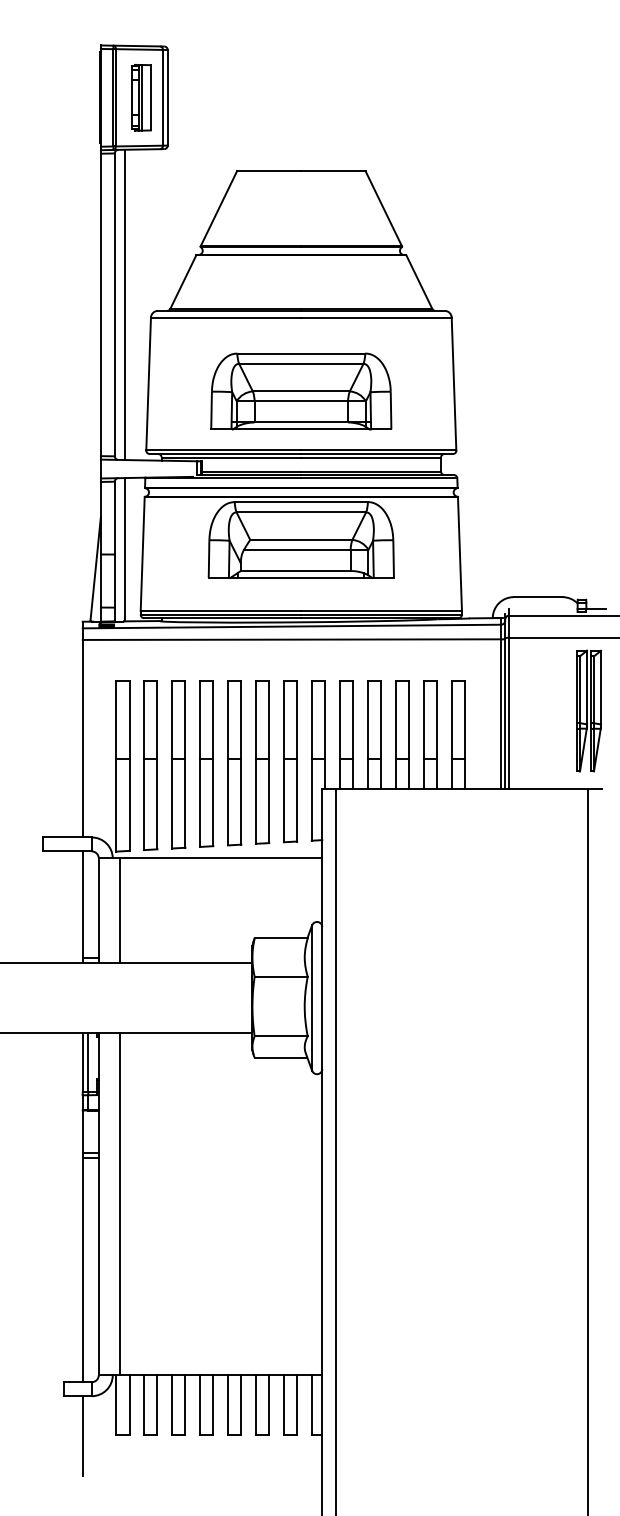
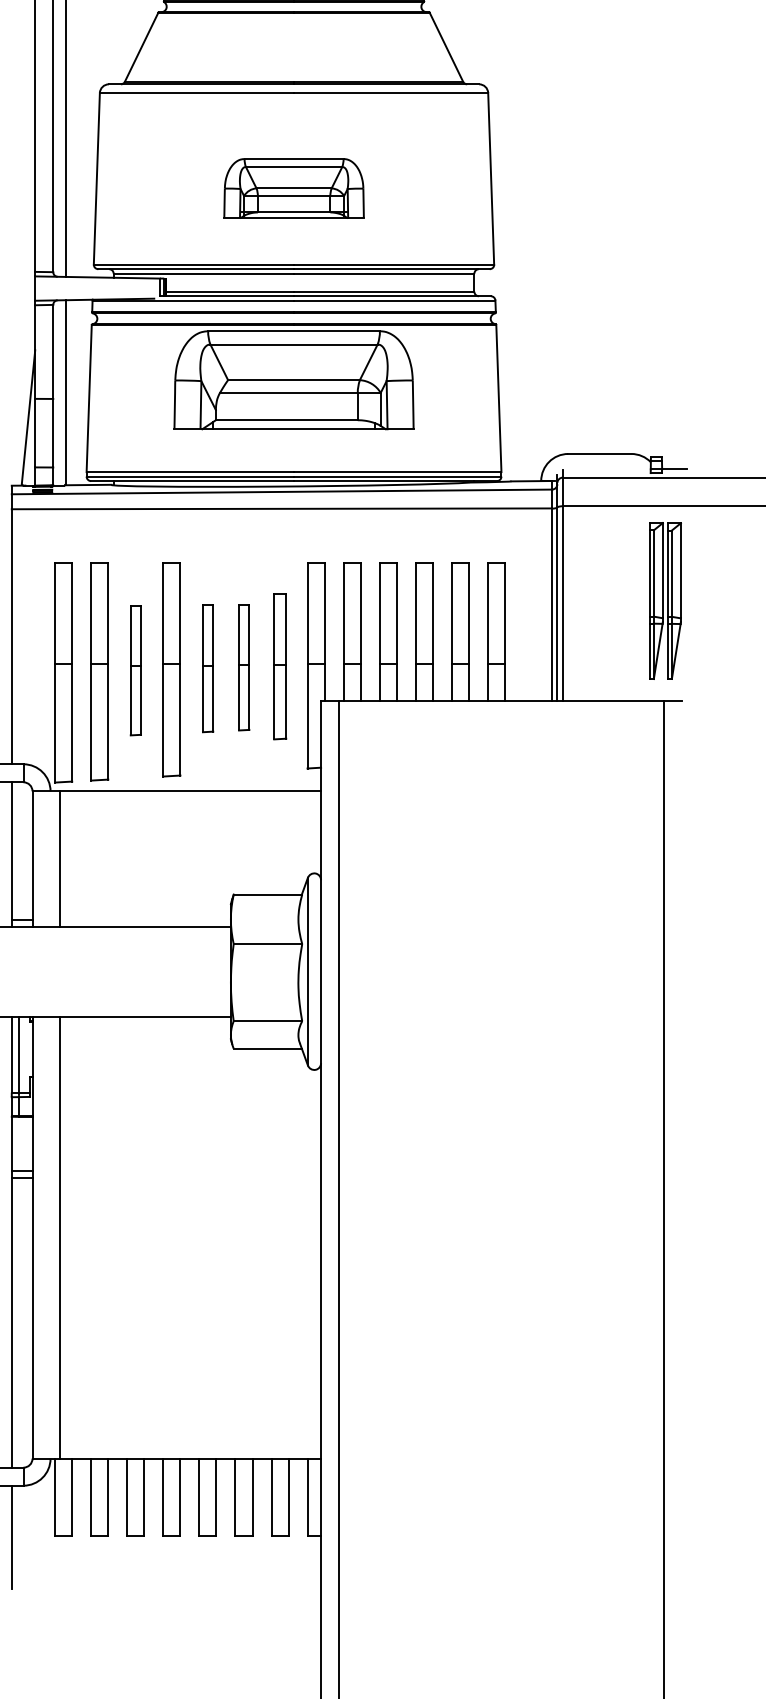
part: (301, 391) -> (294, 188), size x0.6
part: (290, 761) -> (280, 666), size x0.7
part: (262, 762) -> (243, 667), size x0.6
part: (234, 763) -> (207, 668), size x0.6
part: (178, 764) -> (135, 670), size x0.6

